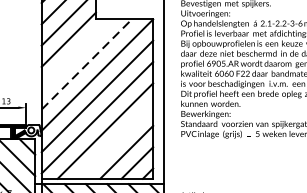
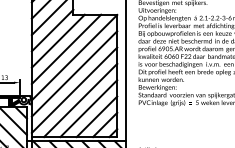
line: (75, 52) -> (57, 40), added
line: (86, 64) -> (66, 49), dashed -> solid
line: (115, 141) -> (88, 108), added

